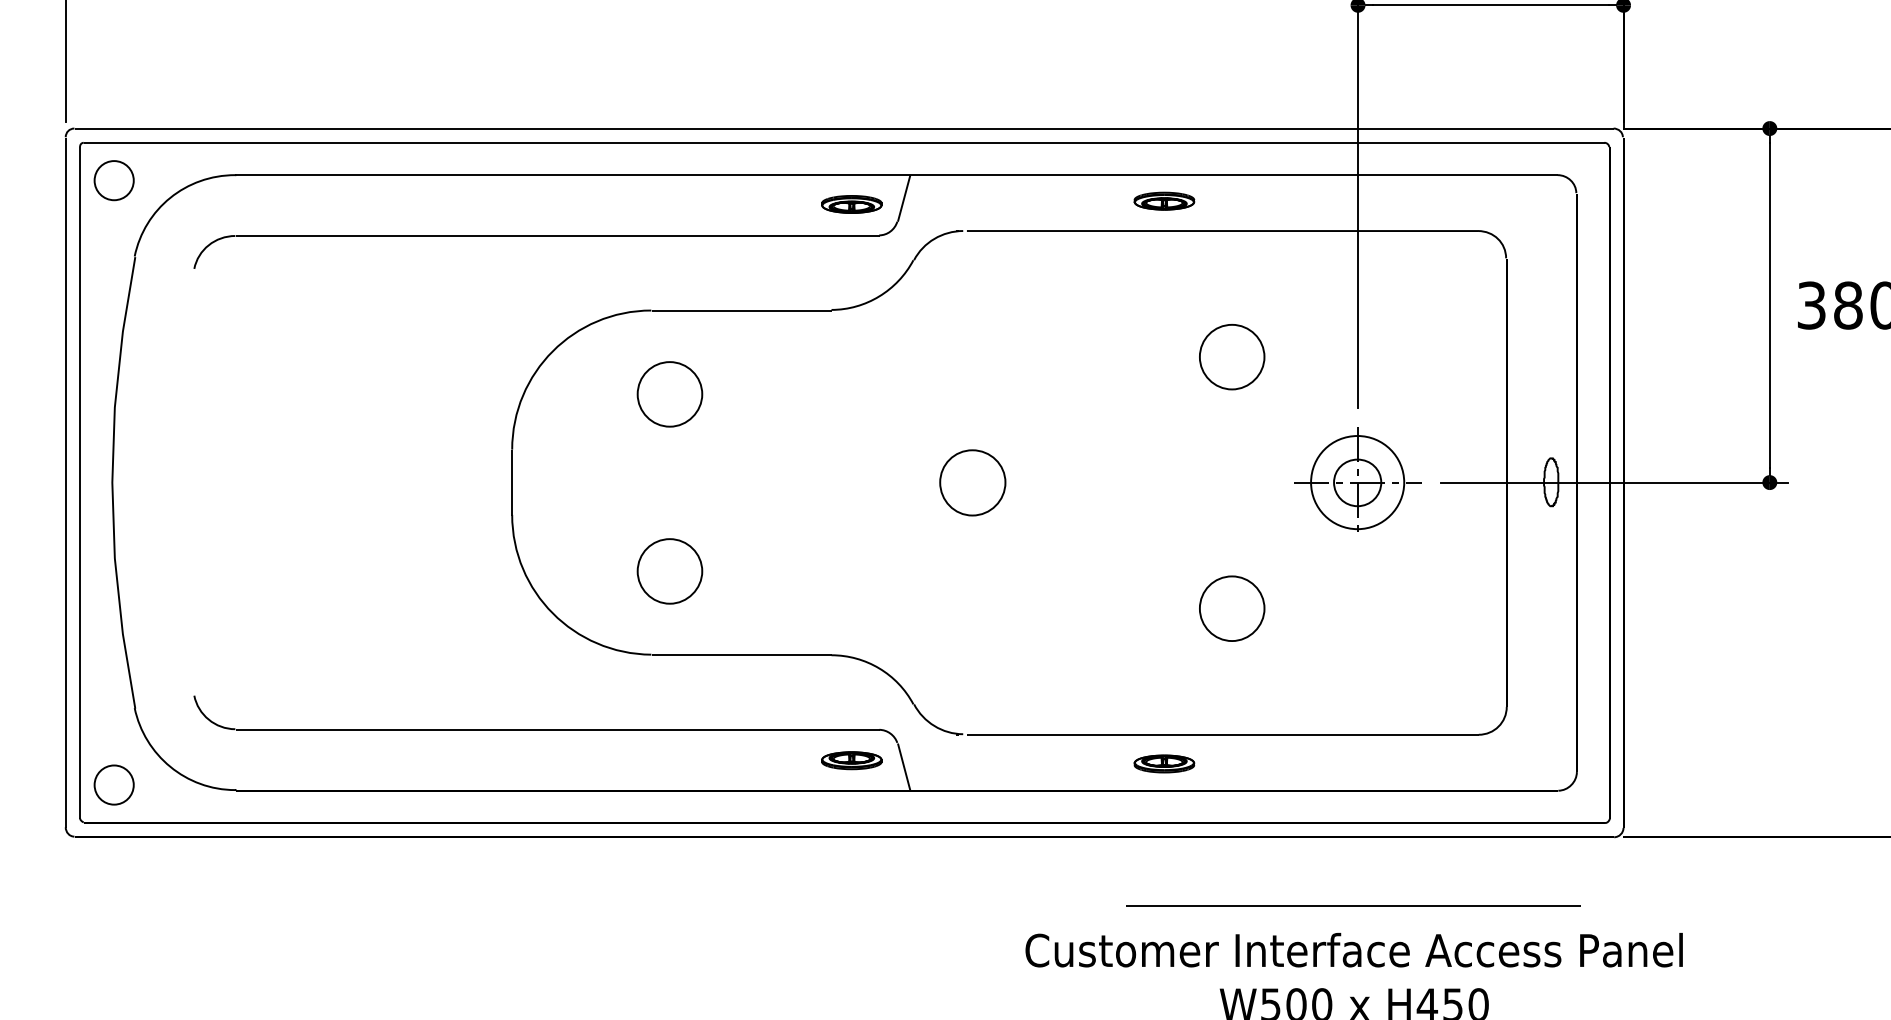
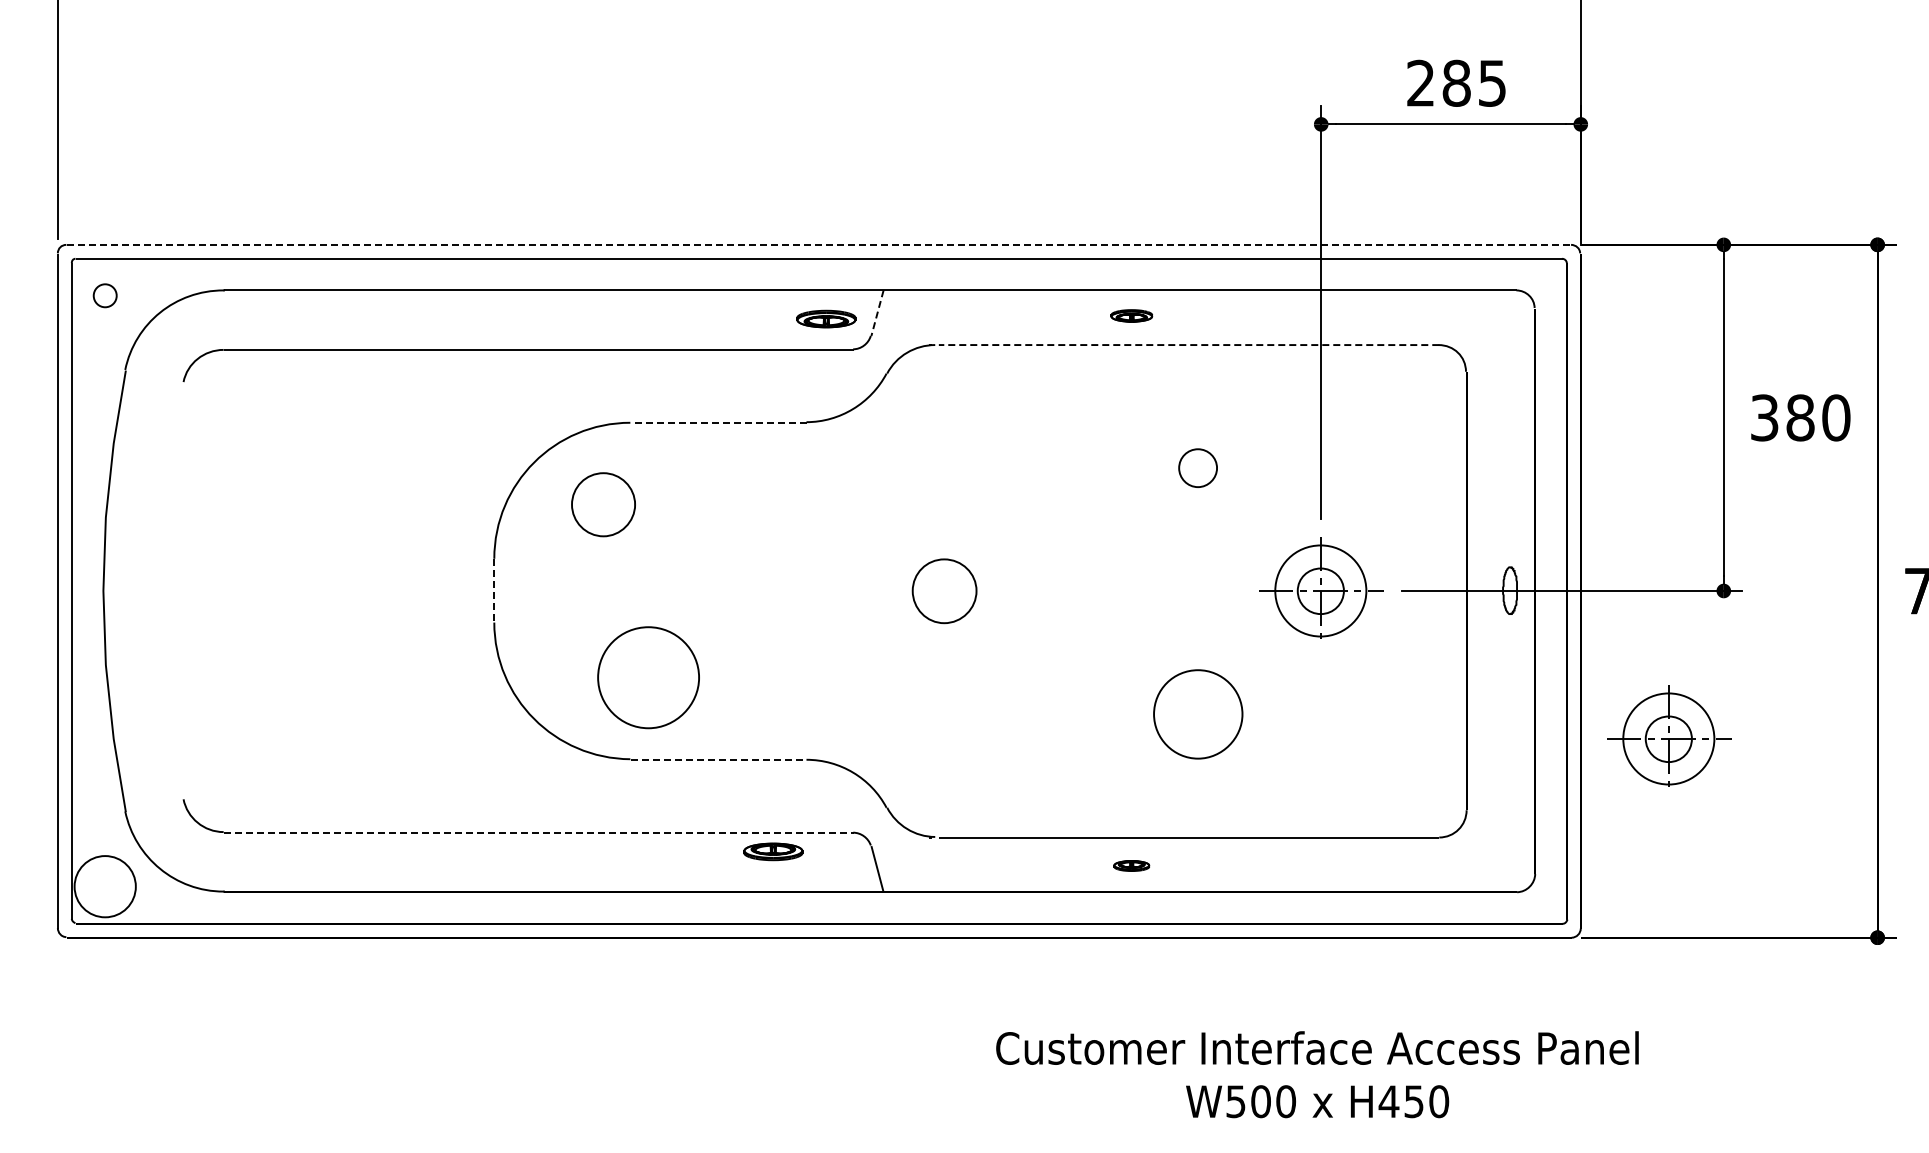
line: (844, 128) -> (819, 244), solid -> dashed
circle: (114, 180) -> (105, 295), size x0.6
line: (904, 198) -> (877, 313), solid -> dashed
part: (1163, 200) -> (1131, 315), size x0.7
line: (1222, 231) -> (1188, 345), solid -> dashed
line: (741, 310) -> (718, 422), solid -> dashed
part: (1231, 356) -> (1197, 467), size x0.6
part: (669, 394) -> (603, 504), moved
line: (512, 483) -> (494, 591), solid -> dashed
part: (669, 571) -> (648, 677), size x1.6
part: (1231, 607) -> (1197, 713), size x1.4
part: (1714, 630) -> (1669, 735), added
line: (742, 654) -> (719, 759), solid -> dashed
line: (558, 729) -> (539, 832), solid -> dashed
part: (851, 760) -> (773, 851), moved
part: (1163, 763) -> (1131, 865), size x0.6
circle: (114, 784) -> (105, 886), size x1.6
line: (1353, 905) -> (1316, 1004), removed

